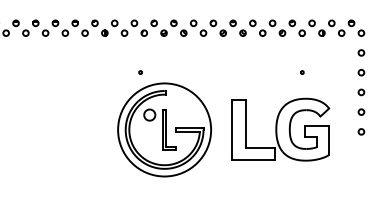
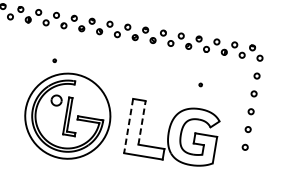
line: (245, 123) -> (141, 122), solid -> dashed
line: (231, 130) -> (128, 126), solid -> dashed

